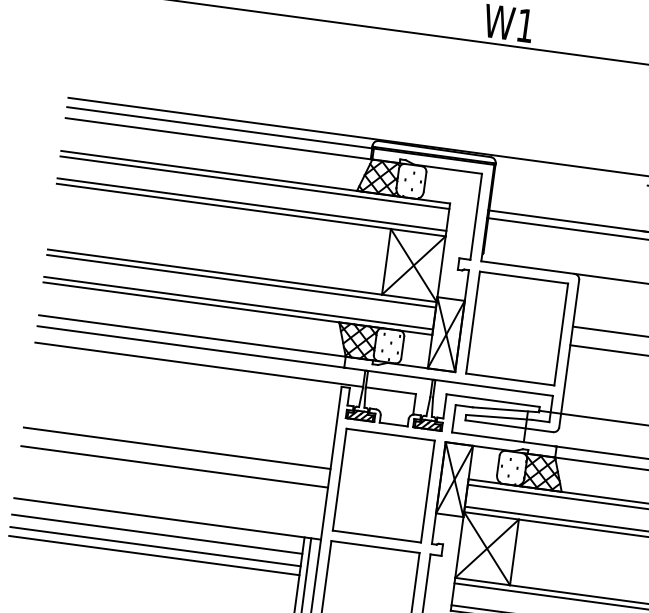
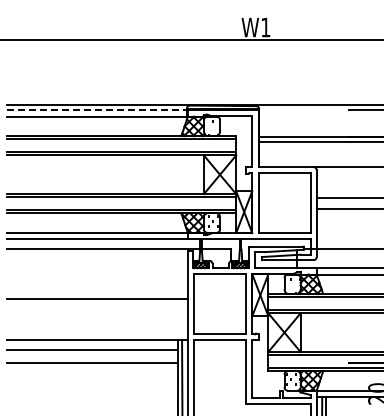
line: (220, 128) -> (97, 110), solid -> dashed
line: (174, 466) -> (97, 309), removed
line: (155, 546) -> (92, 357), removed

